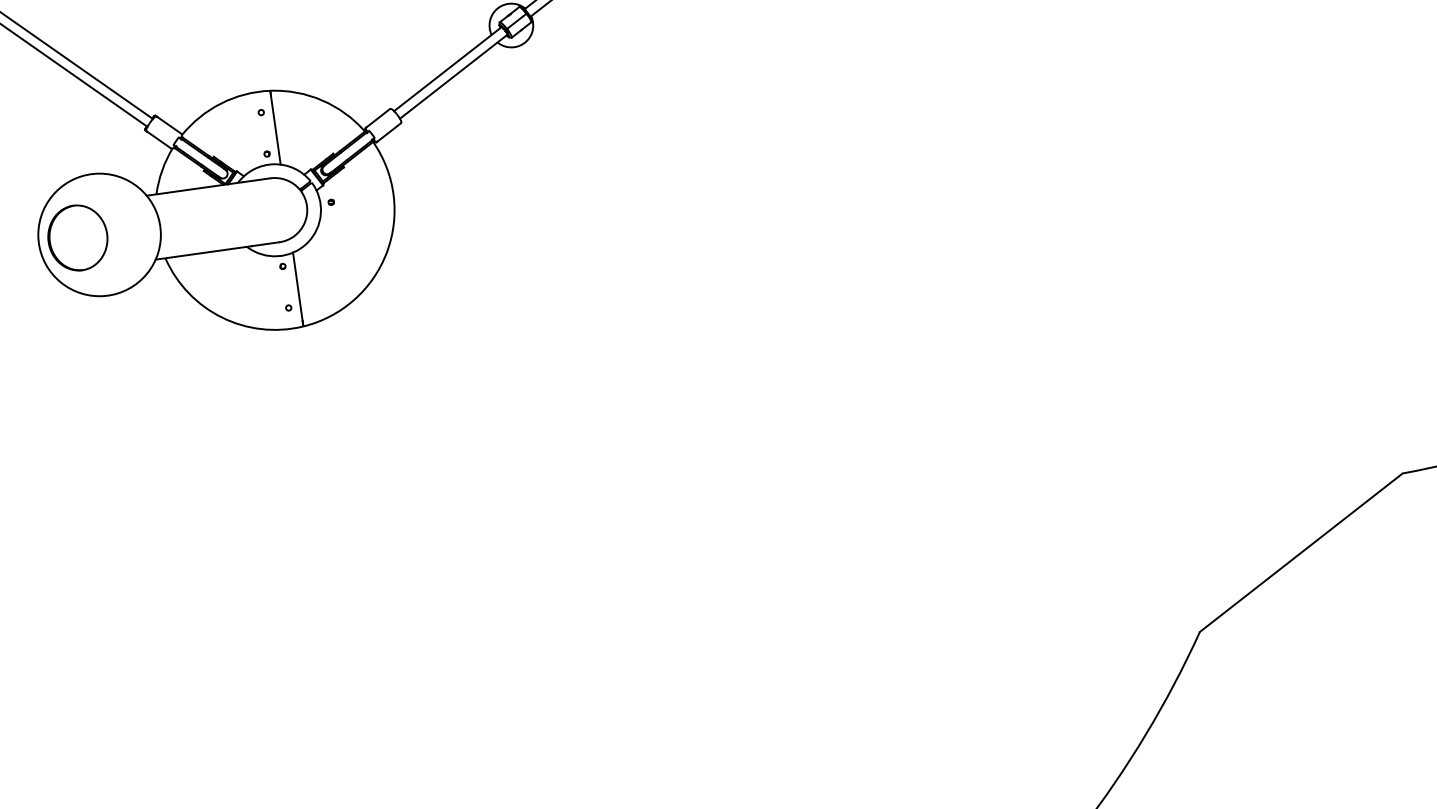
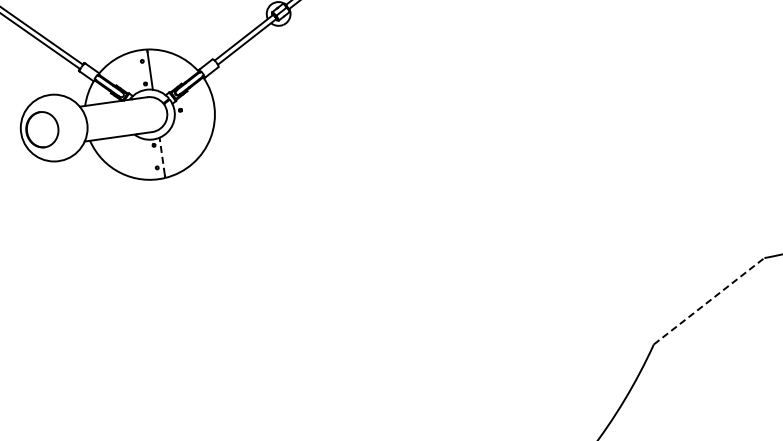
line: (298, 287) -> (162, 156), solid -> dashed
line: (1301, 551) -> (709, 300), solid -> dashed

